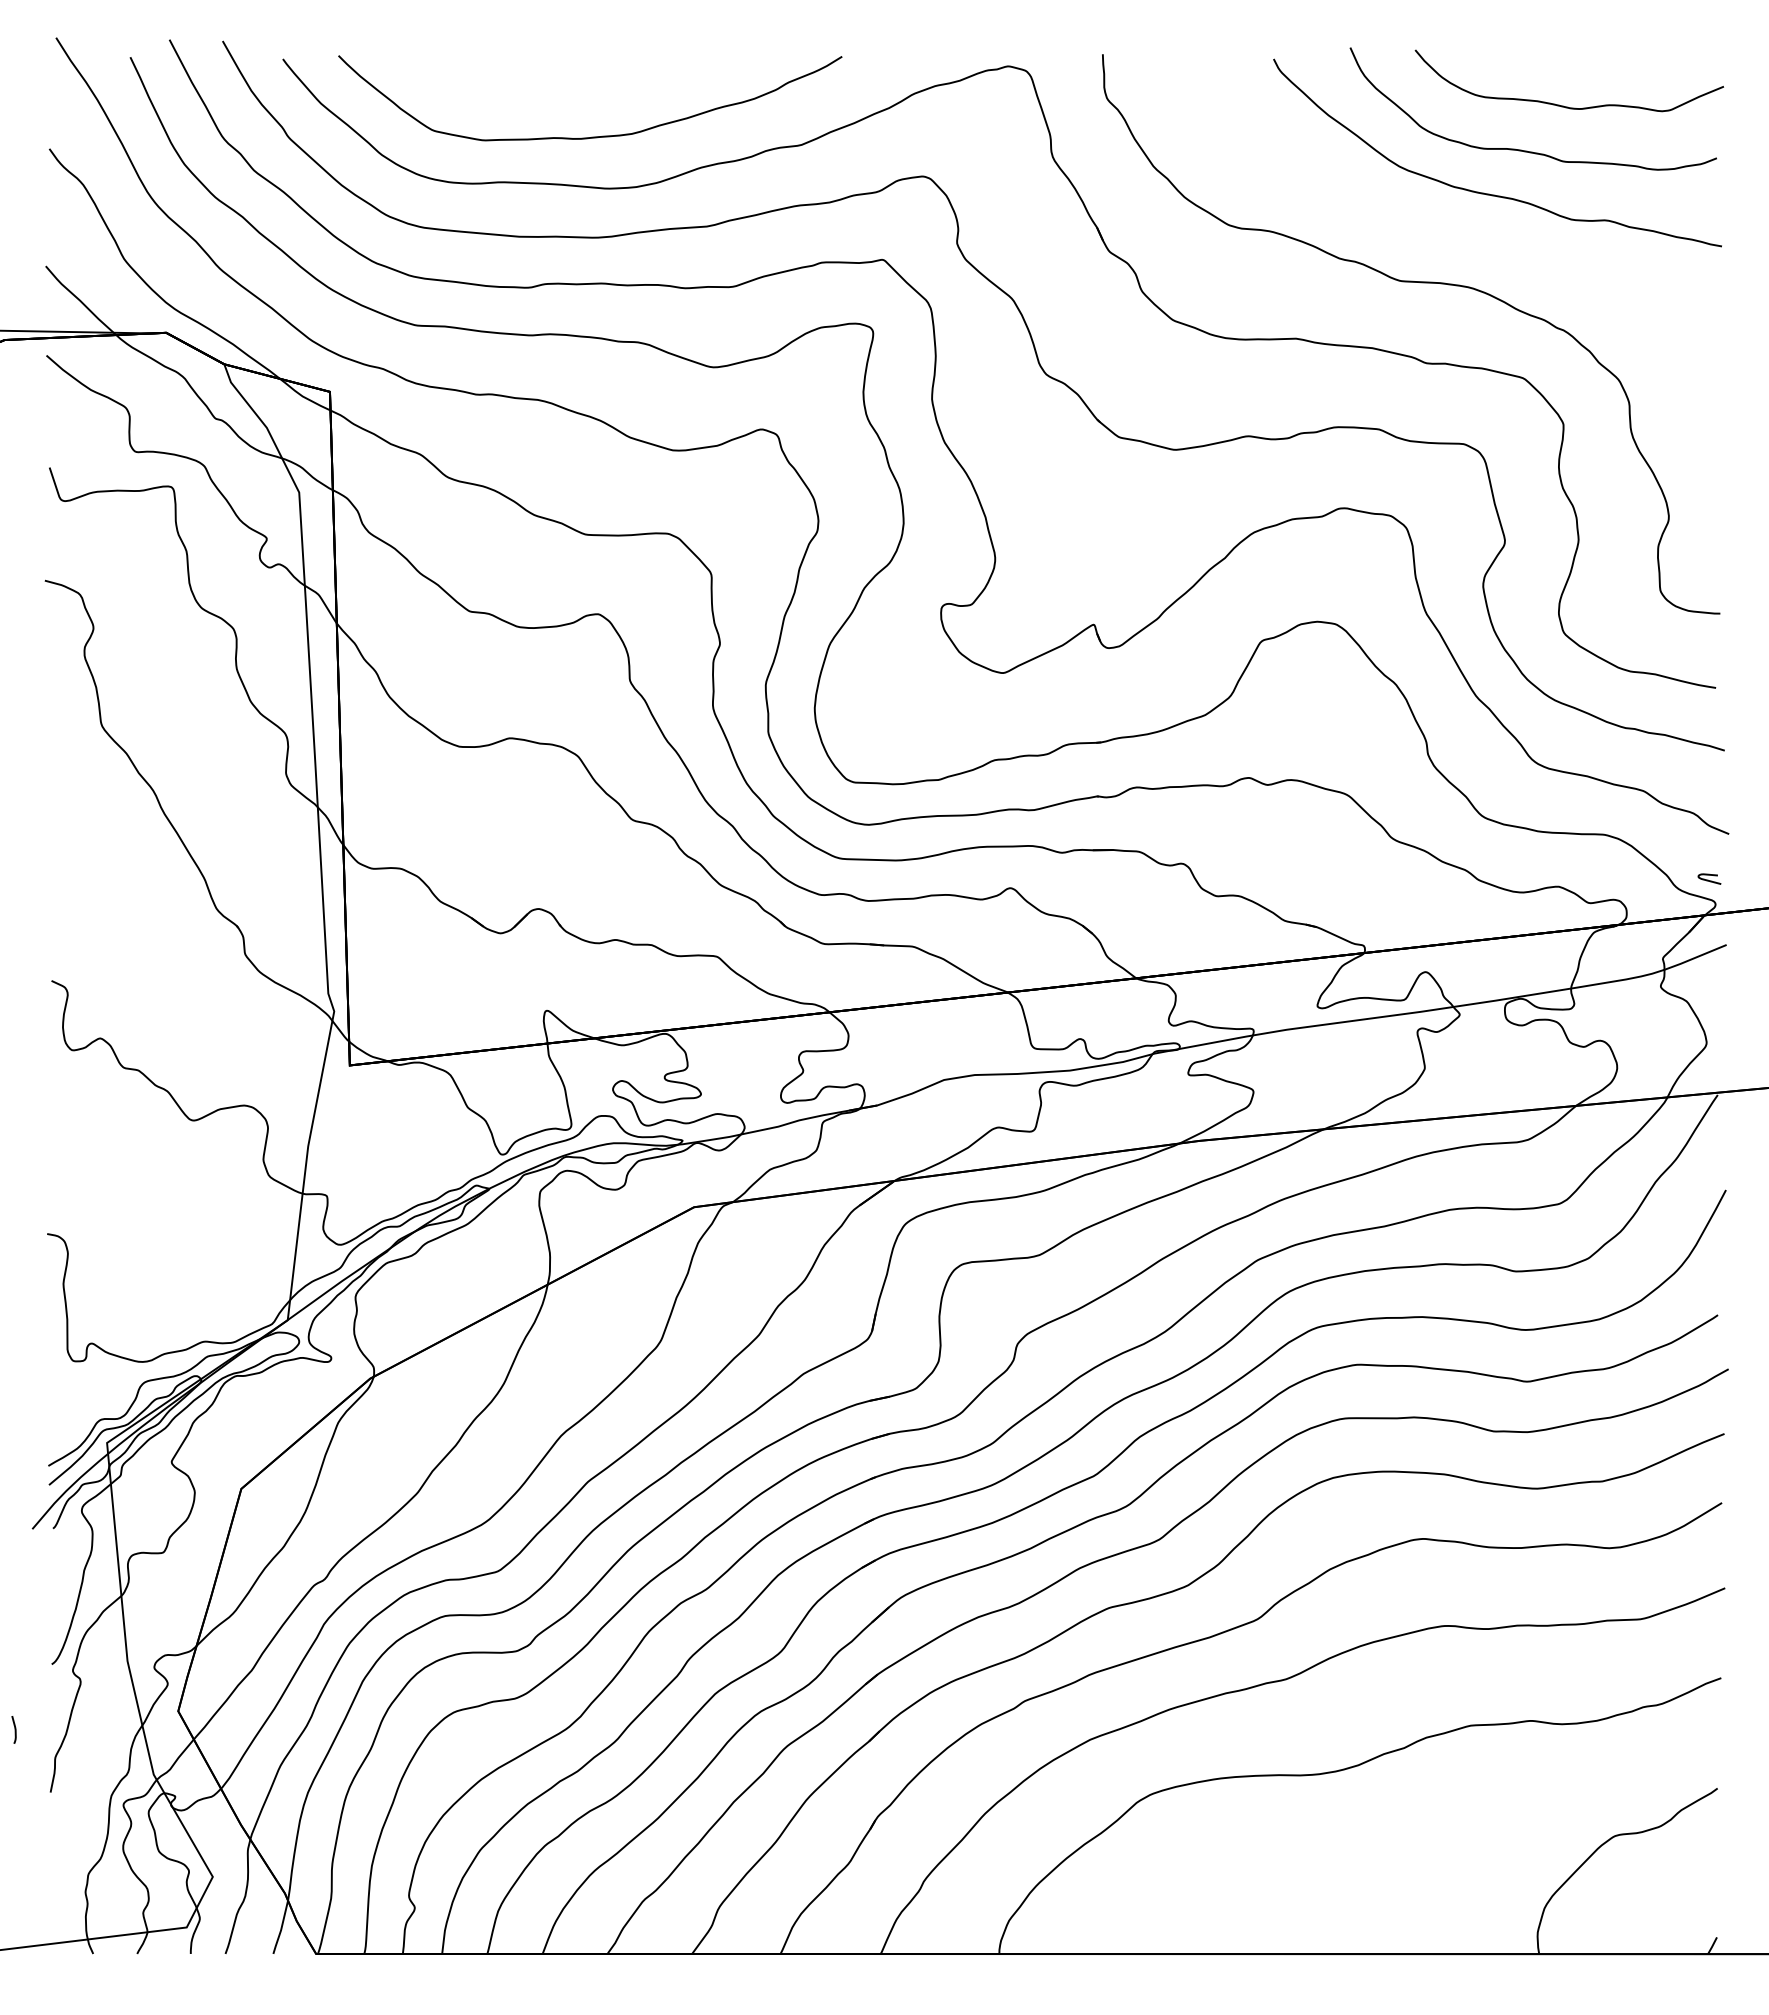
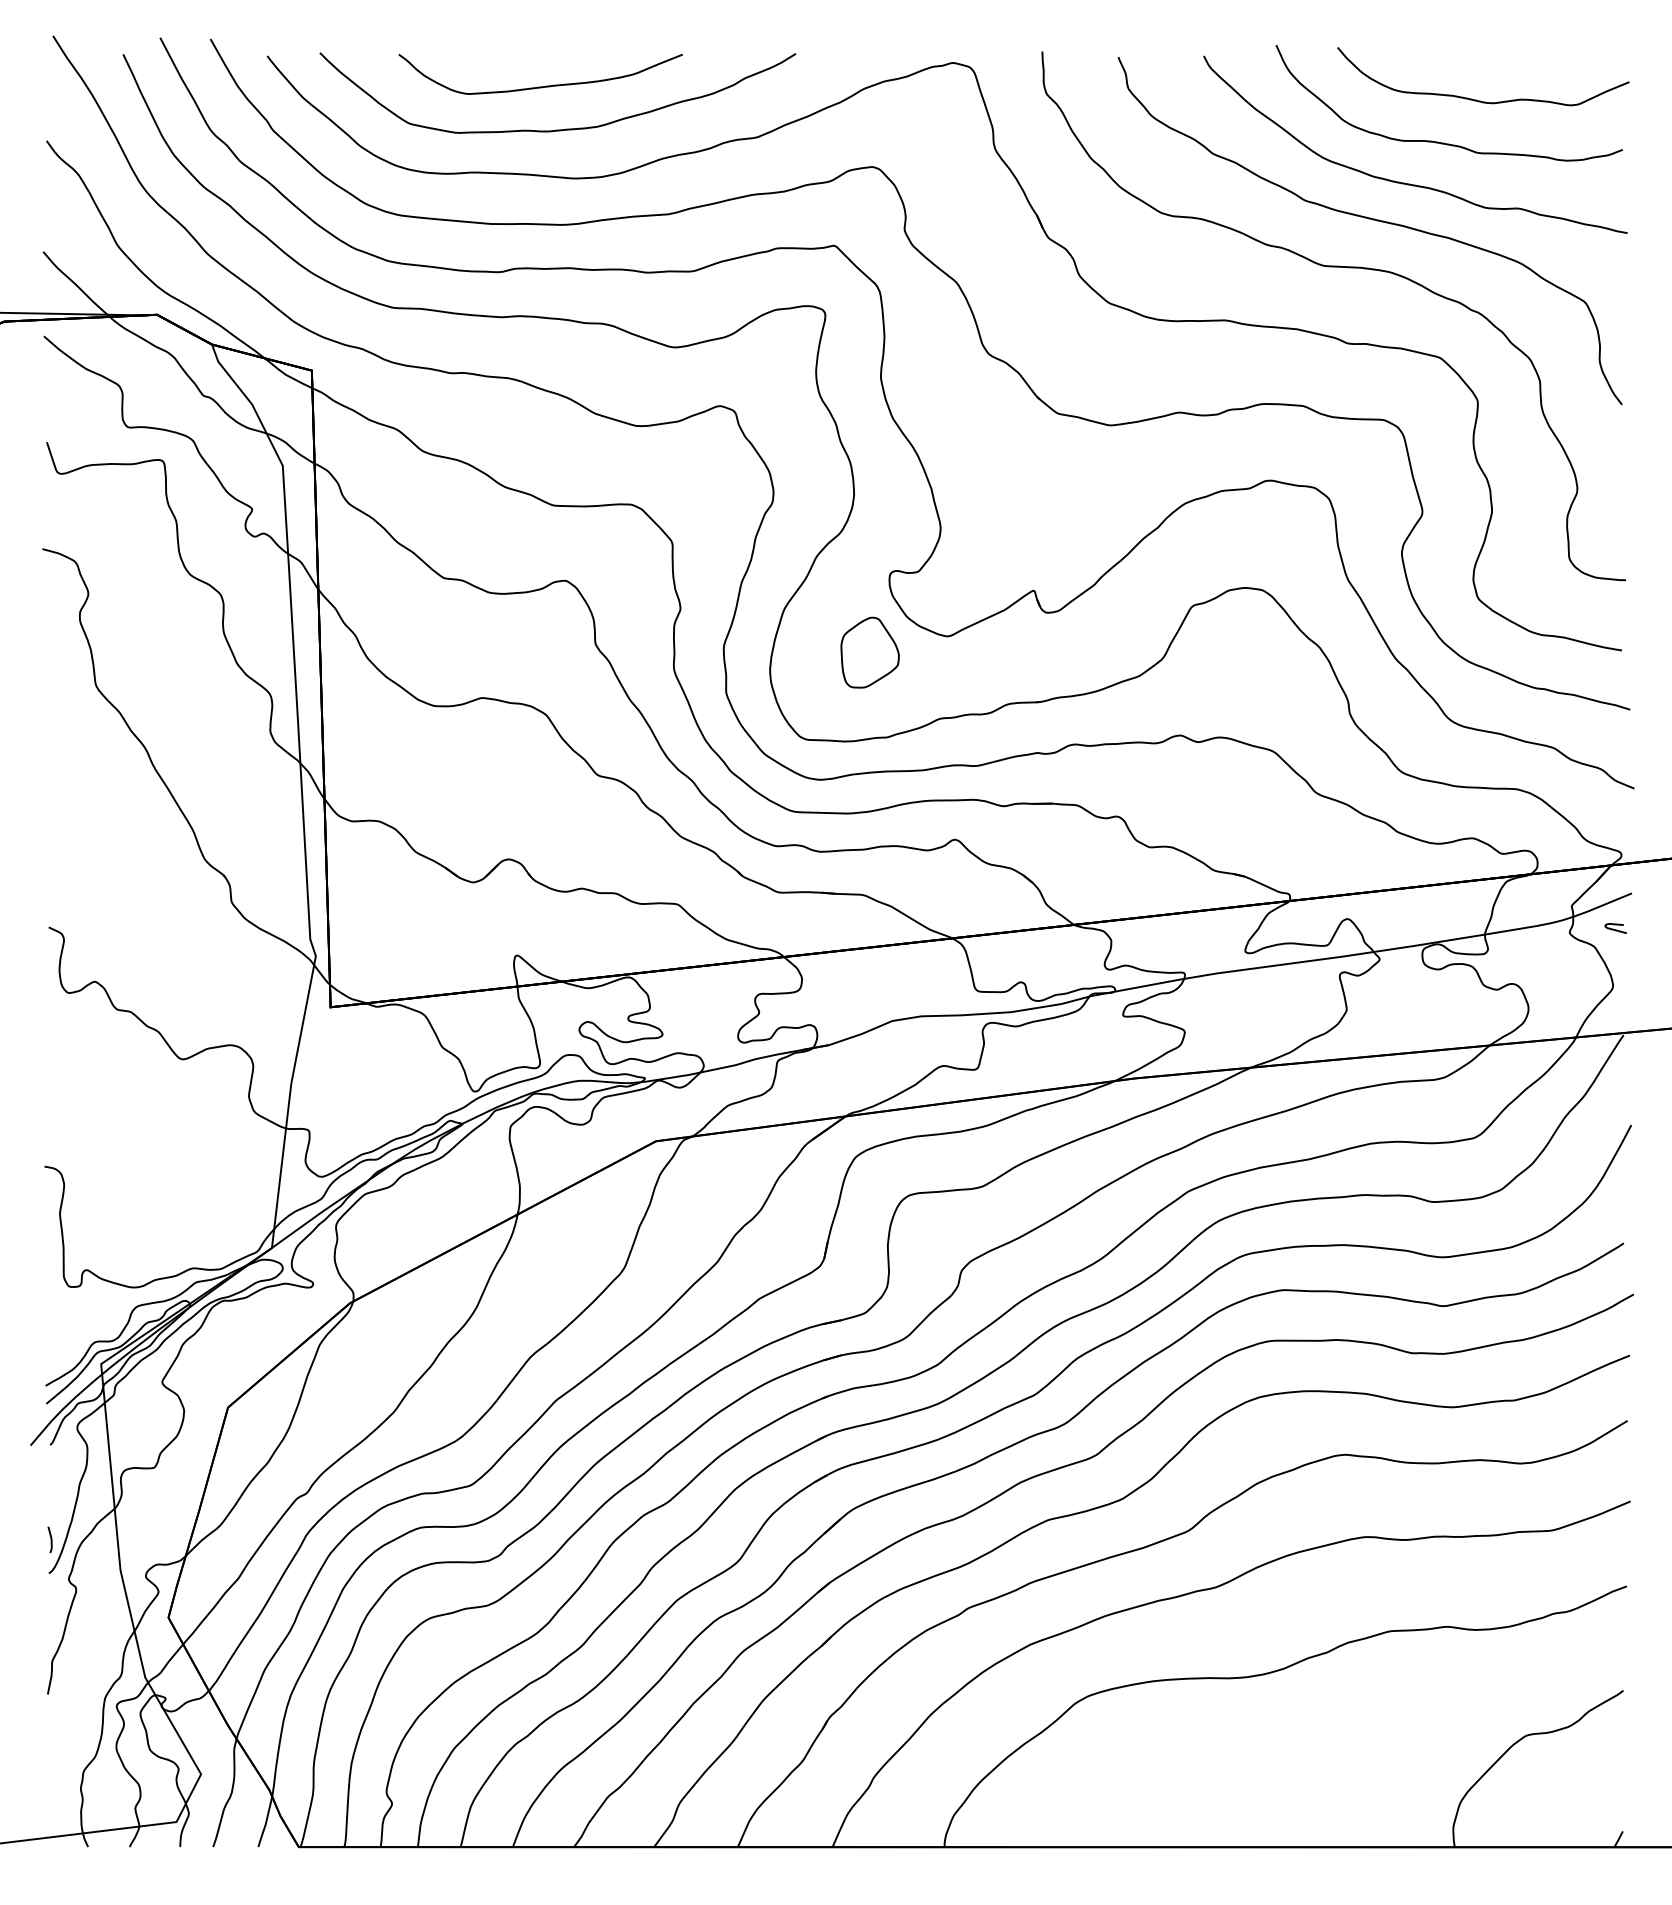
curve: (575, 90) -> (543, 85), added
curve: (1450, 232) -> (1370, 219), added
part: (920, 690) -> (870, 652), added
curve: (1708, 879) -> (1614, 928), moved
curve: (14, 1729) -> (50, 1539), moved

